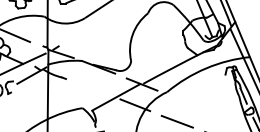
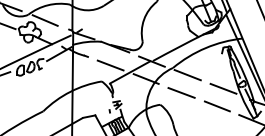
line: (92, 89) -> (110, 65), added
line: (184, 101) -> (187, 75), added
line: (227, 116) -> (223, 88), added

